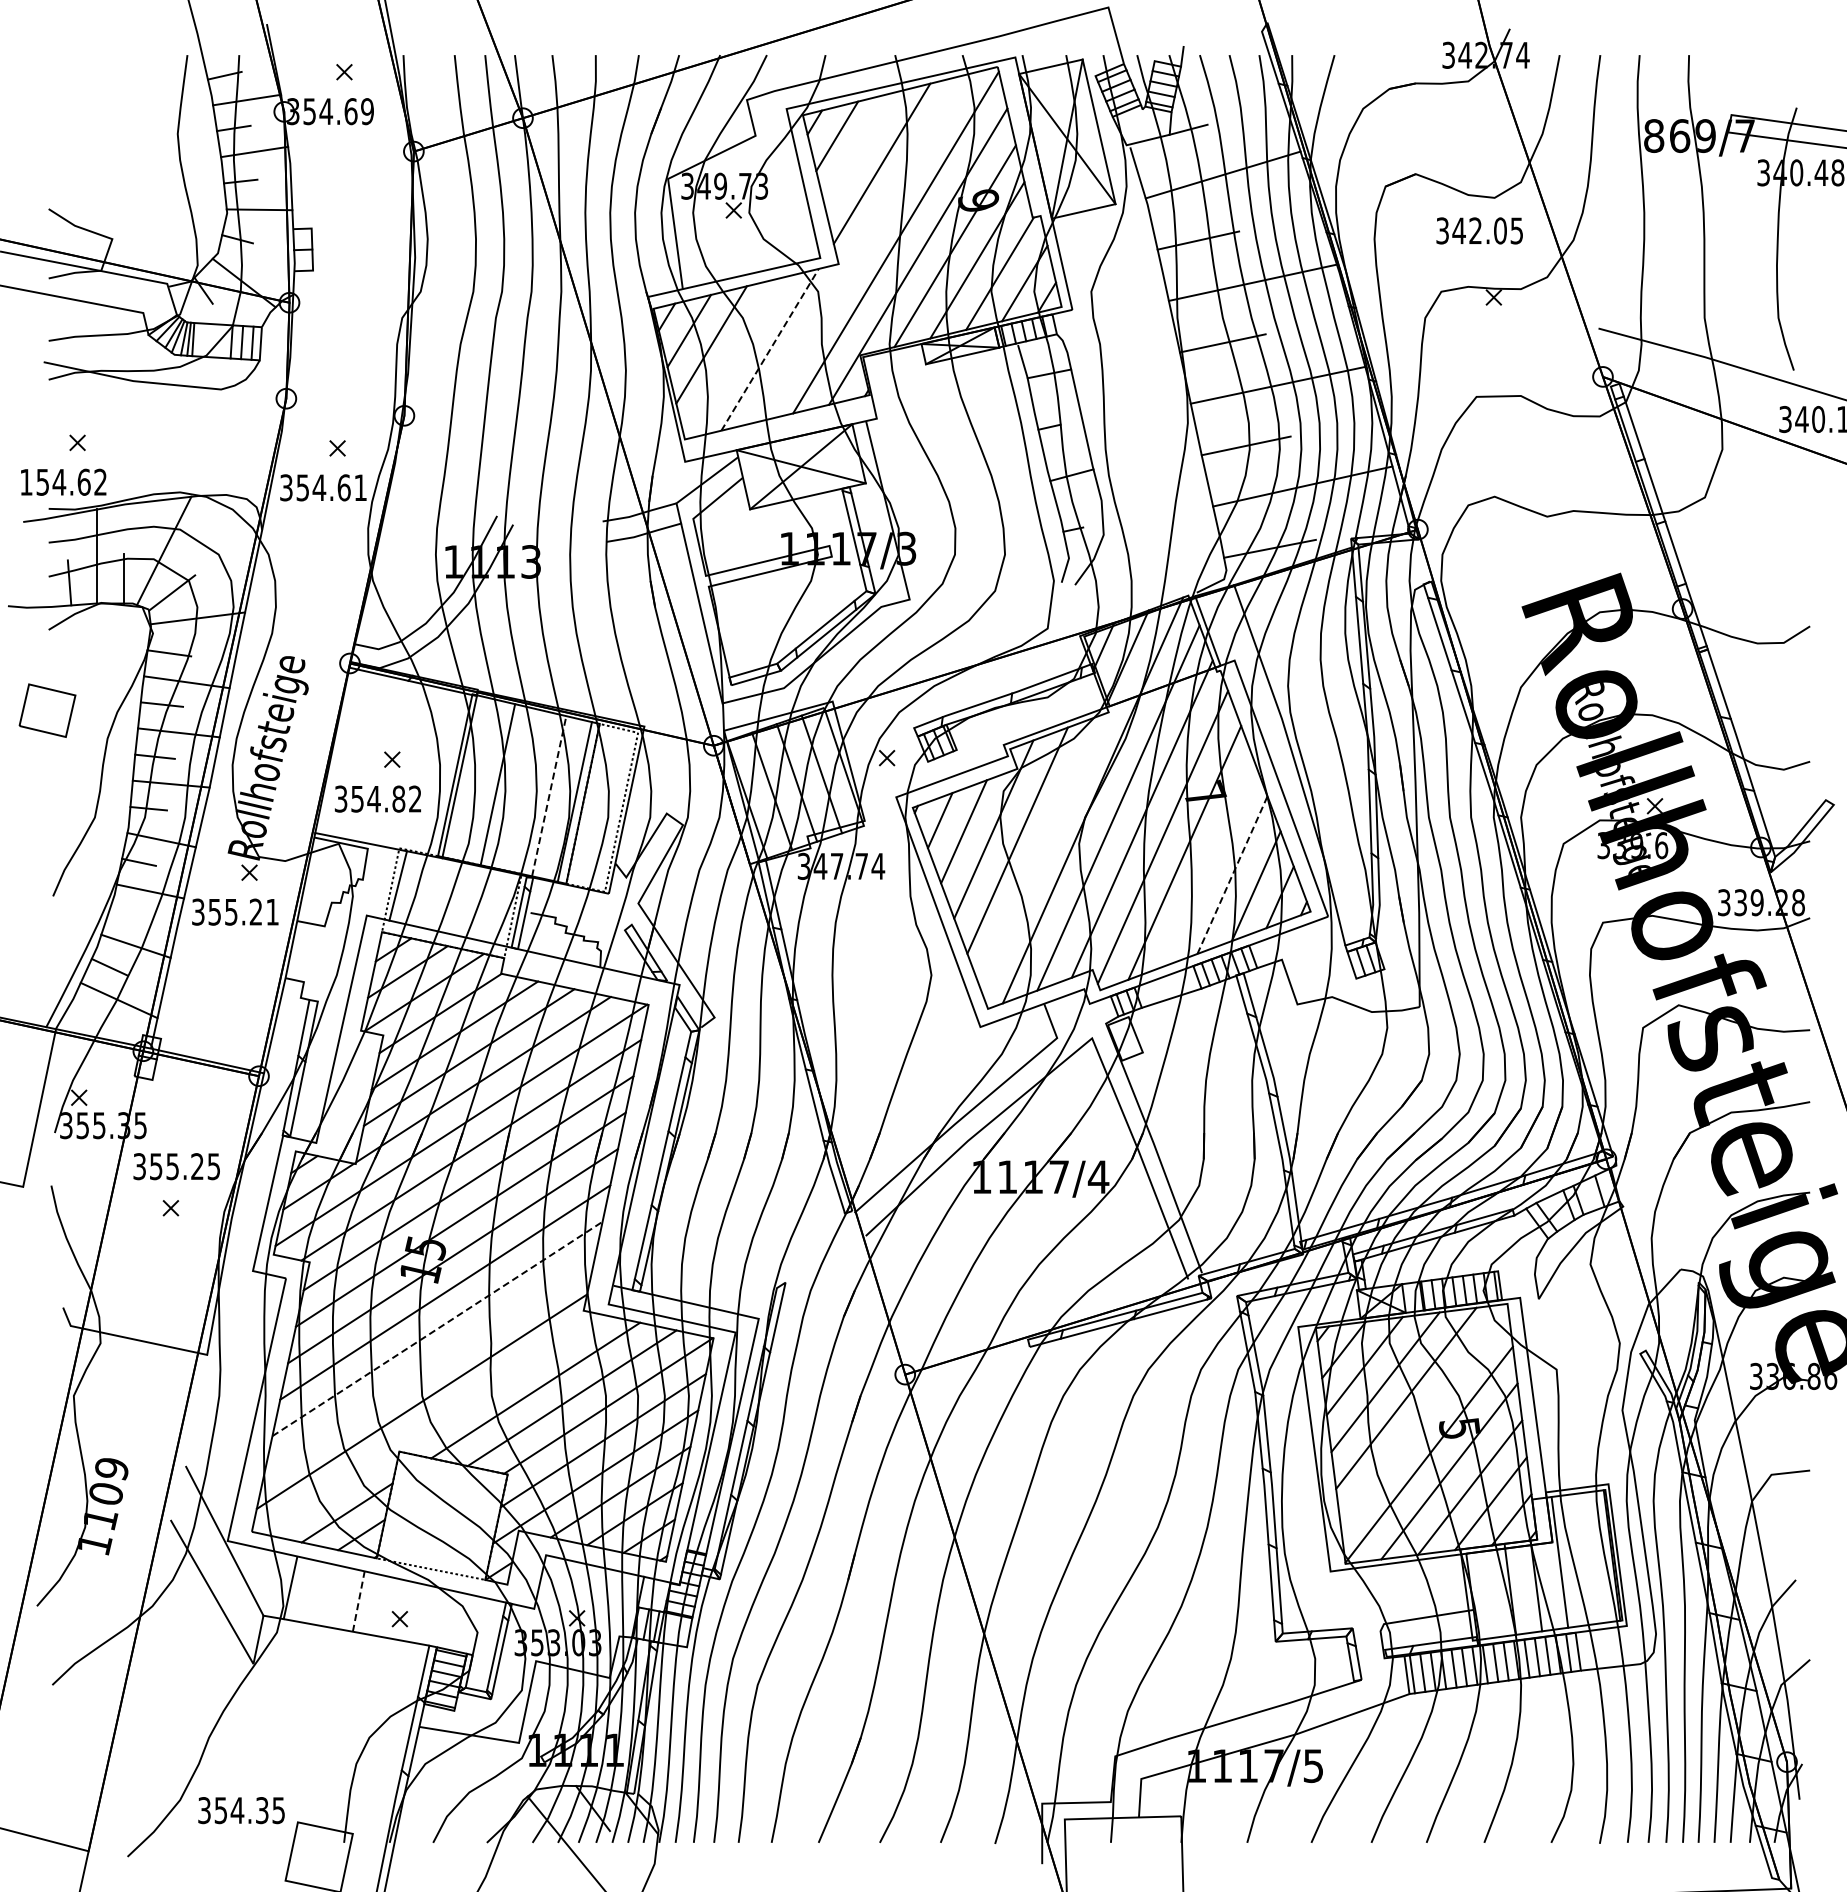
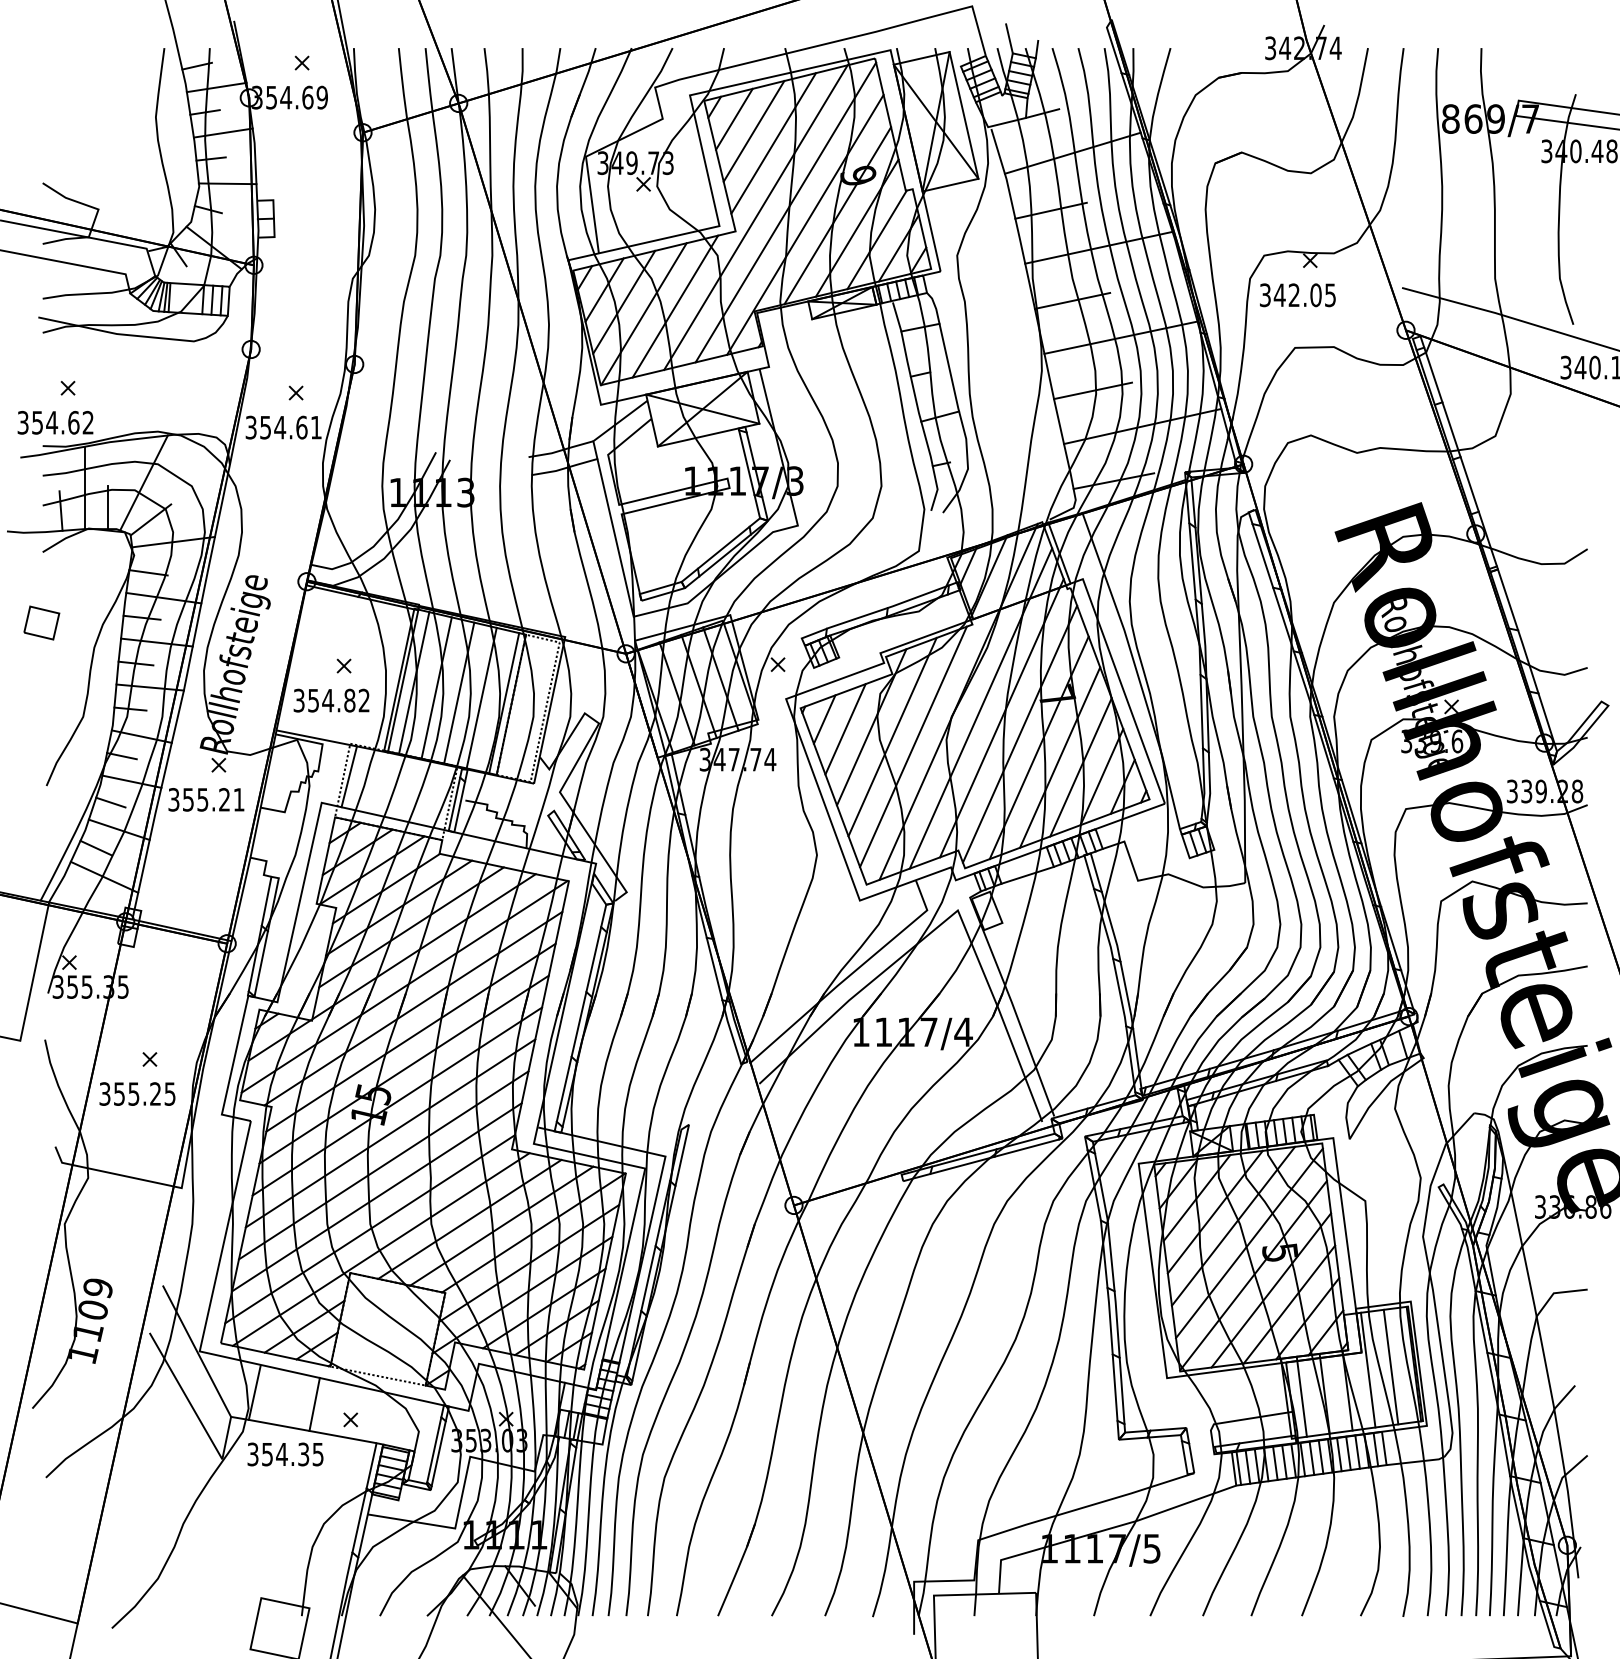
line: (1150, 44) -> (1009, 38), added
line: (859, 149) -> (753, 130), added
text: (1479, 230) -> (1297, 294), moved
line: (861, 248) -> (755, 217), added
line: (770, 349) -> (675, 306), dashed -> solid
line: (733, 358) -> (643, 314), added
text: (26, 481) -> (23, 422), 154.62 -> 354.62
part: (47, 710) -> (41, 622), size x0.71
line: (471, 778) -> (413, 682), added
line: (523, 790) -> (459, 693), added
line: (549, 796) -> (481, 698), dashed -> solid
line: (1041, 851) -> (913, 746), added
line: (1208, 863) -> (1059, 757), added
line: (1232, 874) -> (1081, 766), dashed -> solid
line: (126, 914) -> (110, 801), added
text: (176, 1166) -> (137, 1093), moved
line: (437, 1328) -> (383, 1164), dashed -> solid
line: (429, 1365) -> (376, 1197), added
line: (1424, 1417) -> (1249, 1243), added
line: (434, 1424) -> (381, 1249), added
line: (1585, 1558) -> (1390, 1366), added
line: (1484, 1592) -> (1302, 1396), added
line: (358, 1601) -> (314, 1404), dashed -> solid
text: (241, 1810) -> (285, 1454), moved

